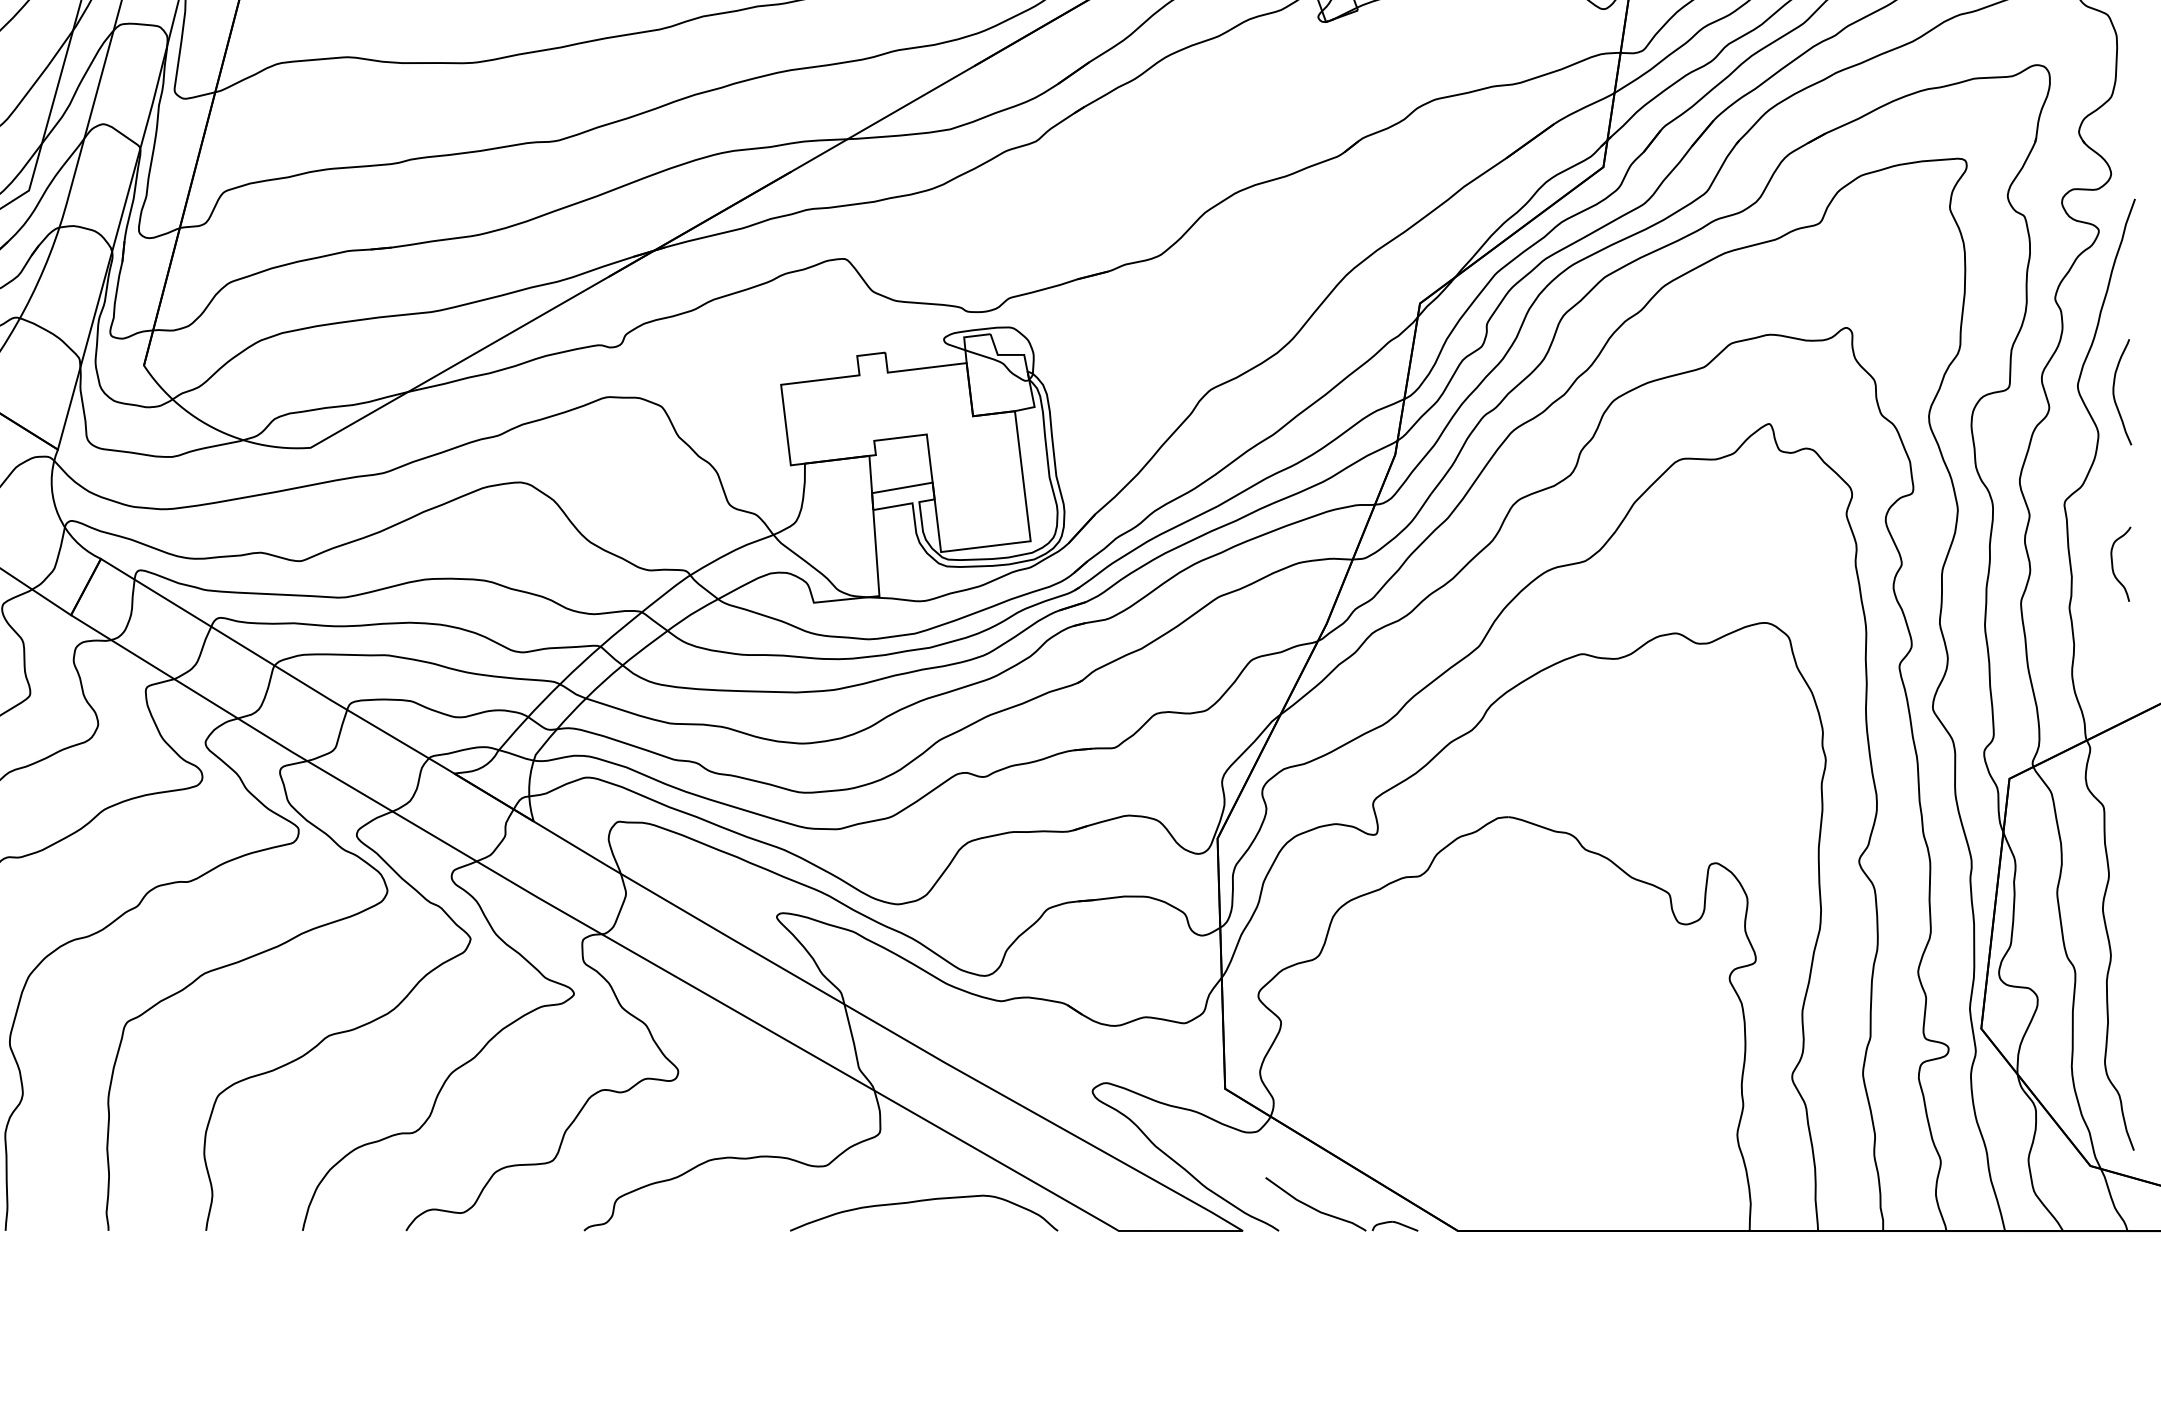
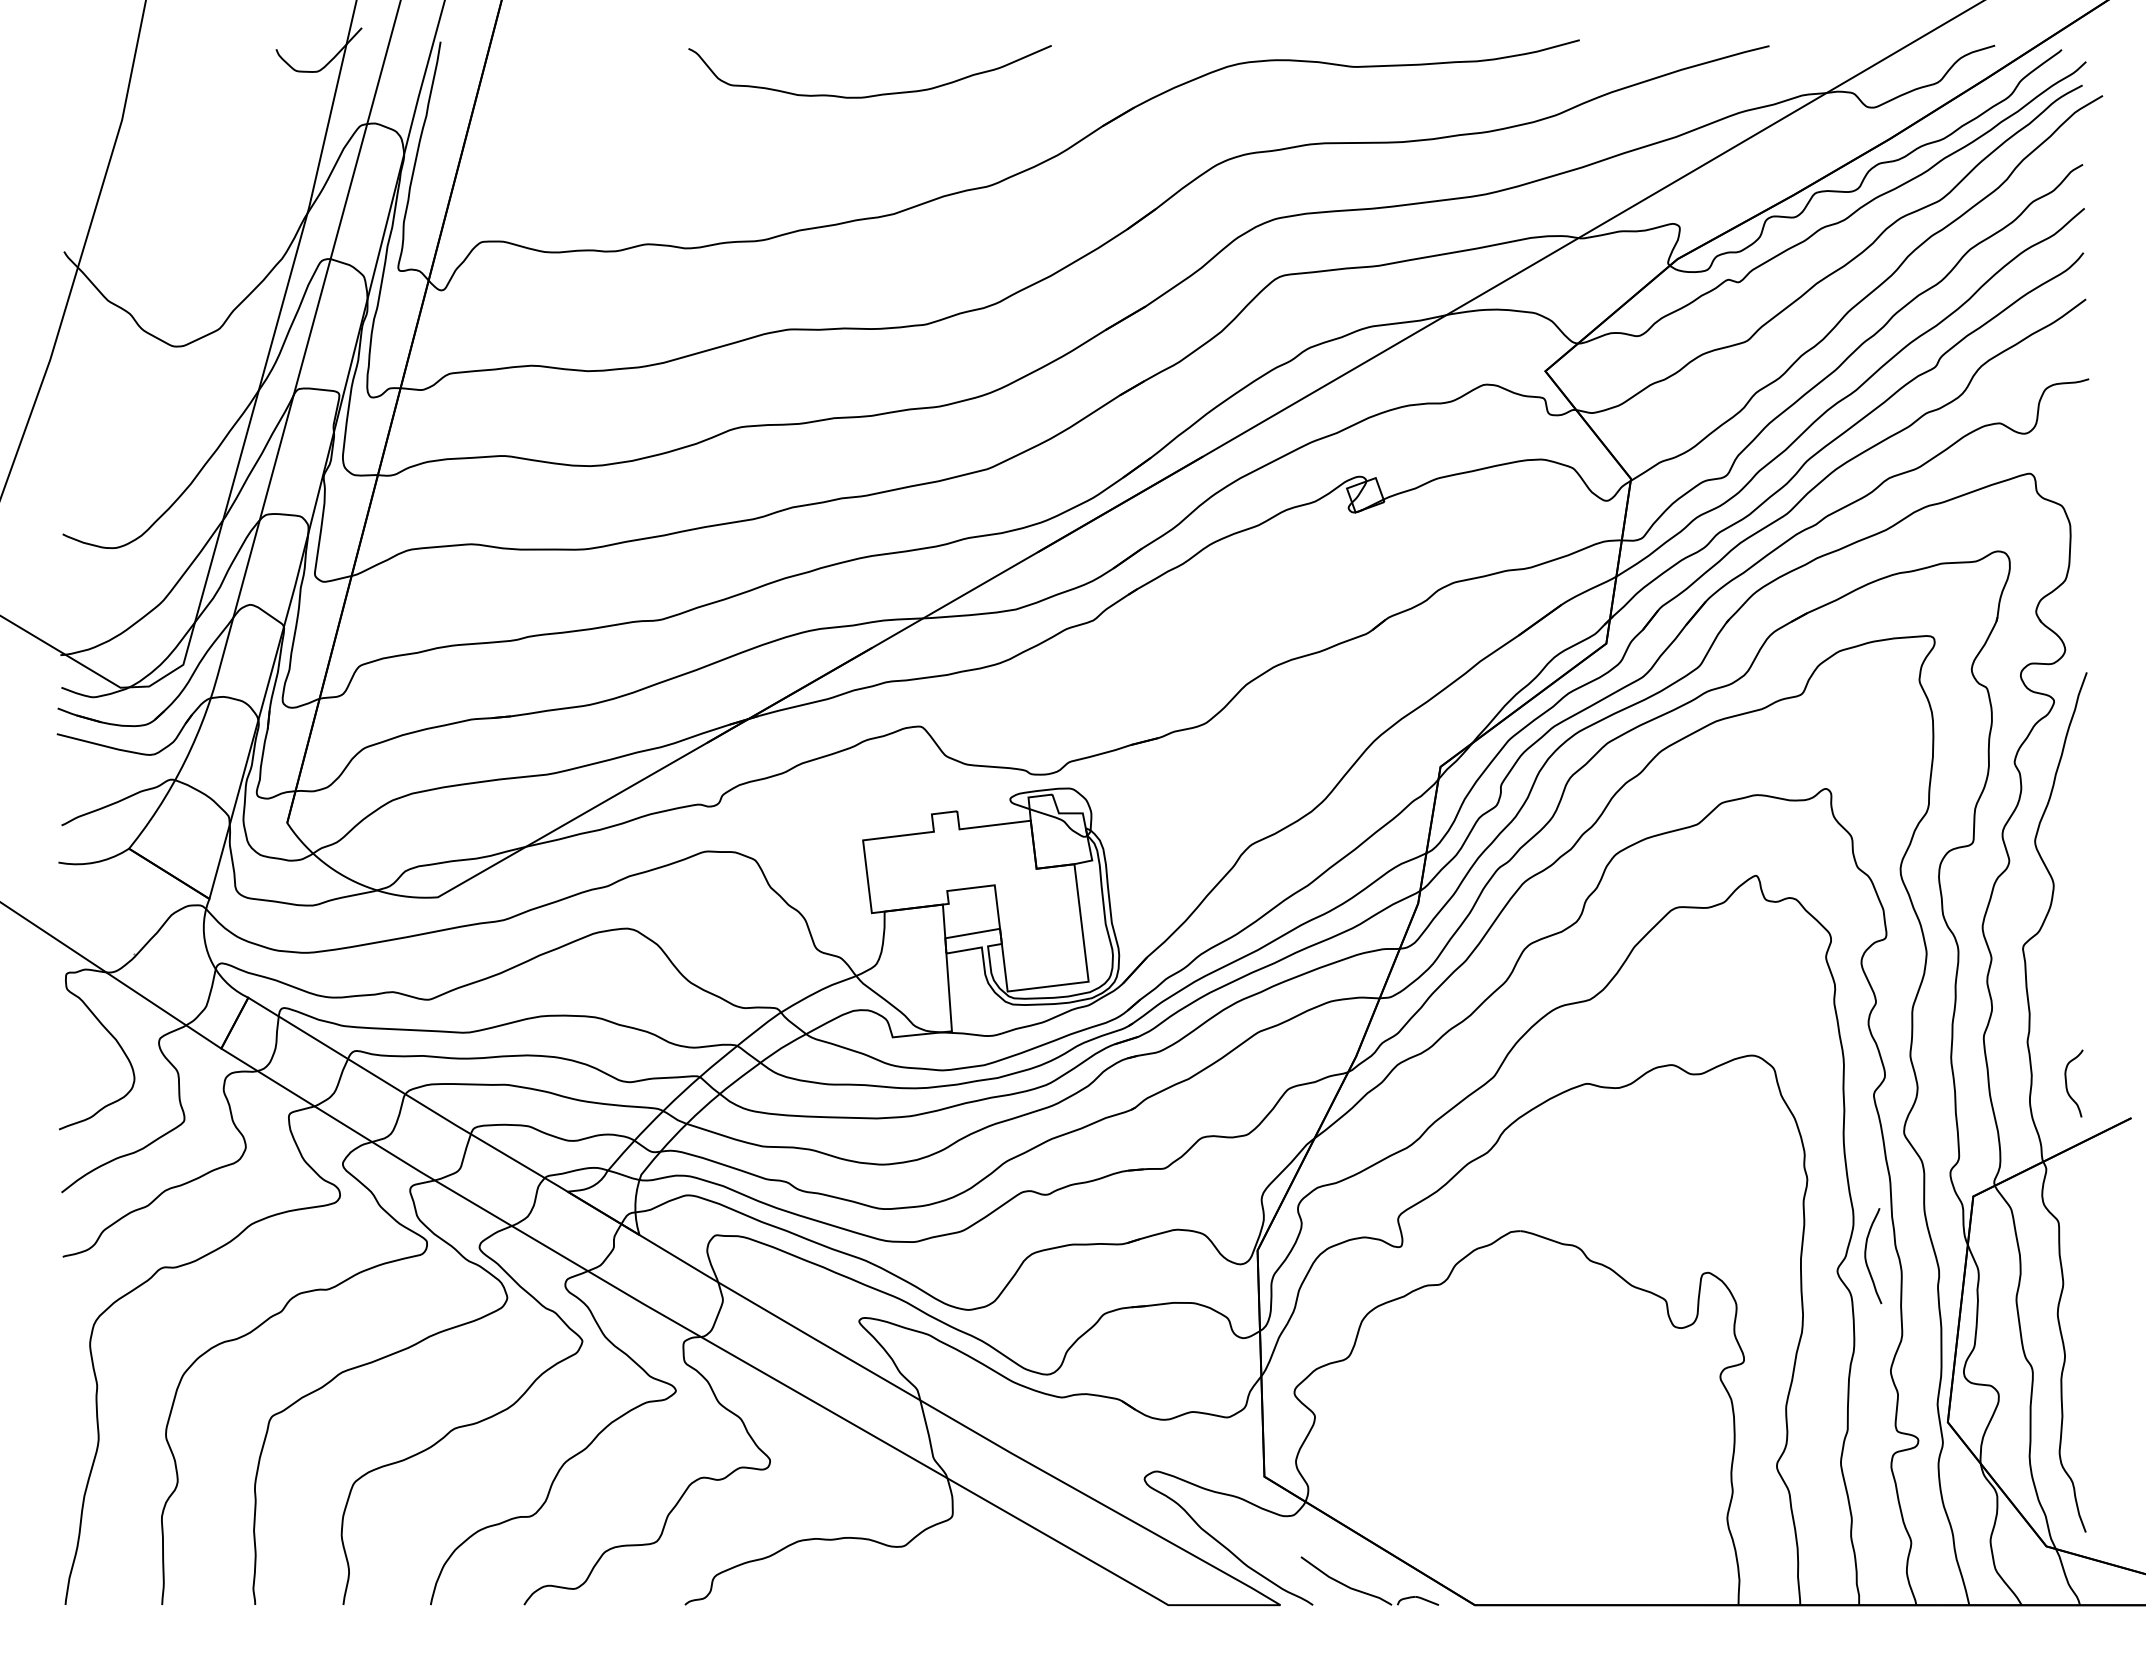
curve: (2114, 391) -> (1866, 1255), moved
curve: (2113, 564) -> (2067, 1083), moved
curve: (924, 1201) -> (992, 1578), removed

